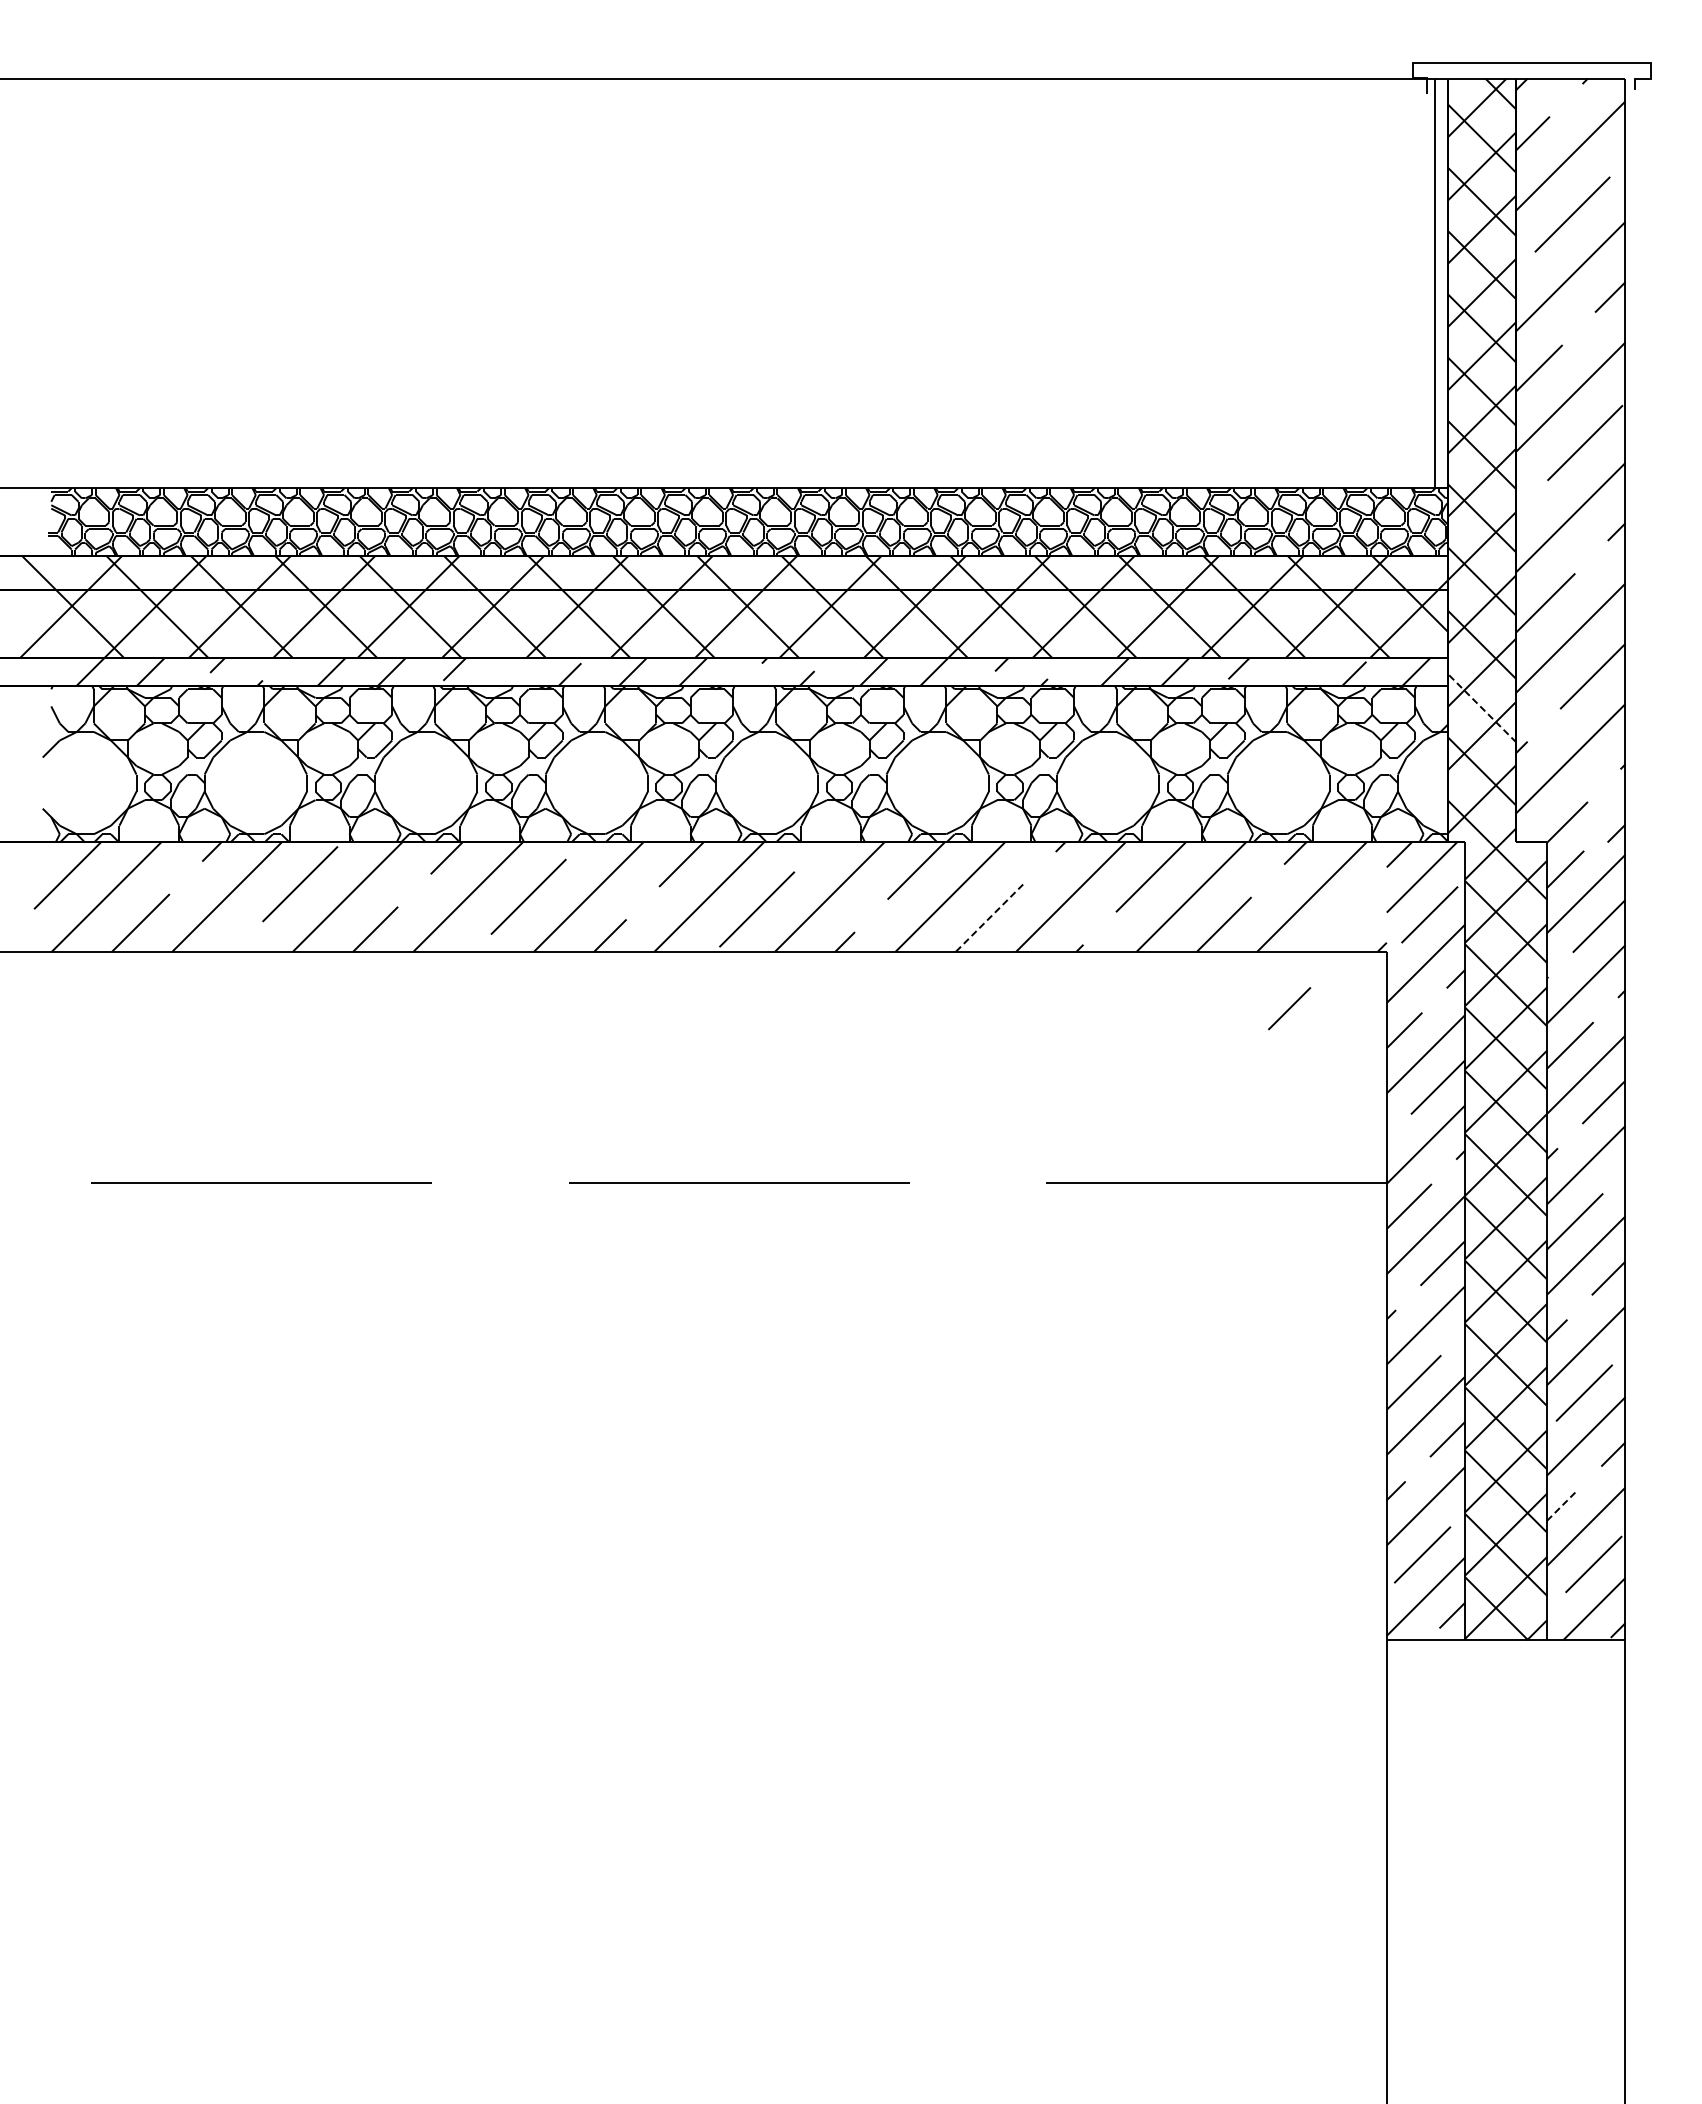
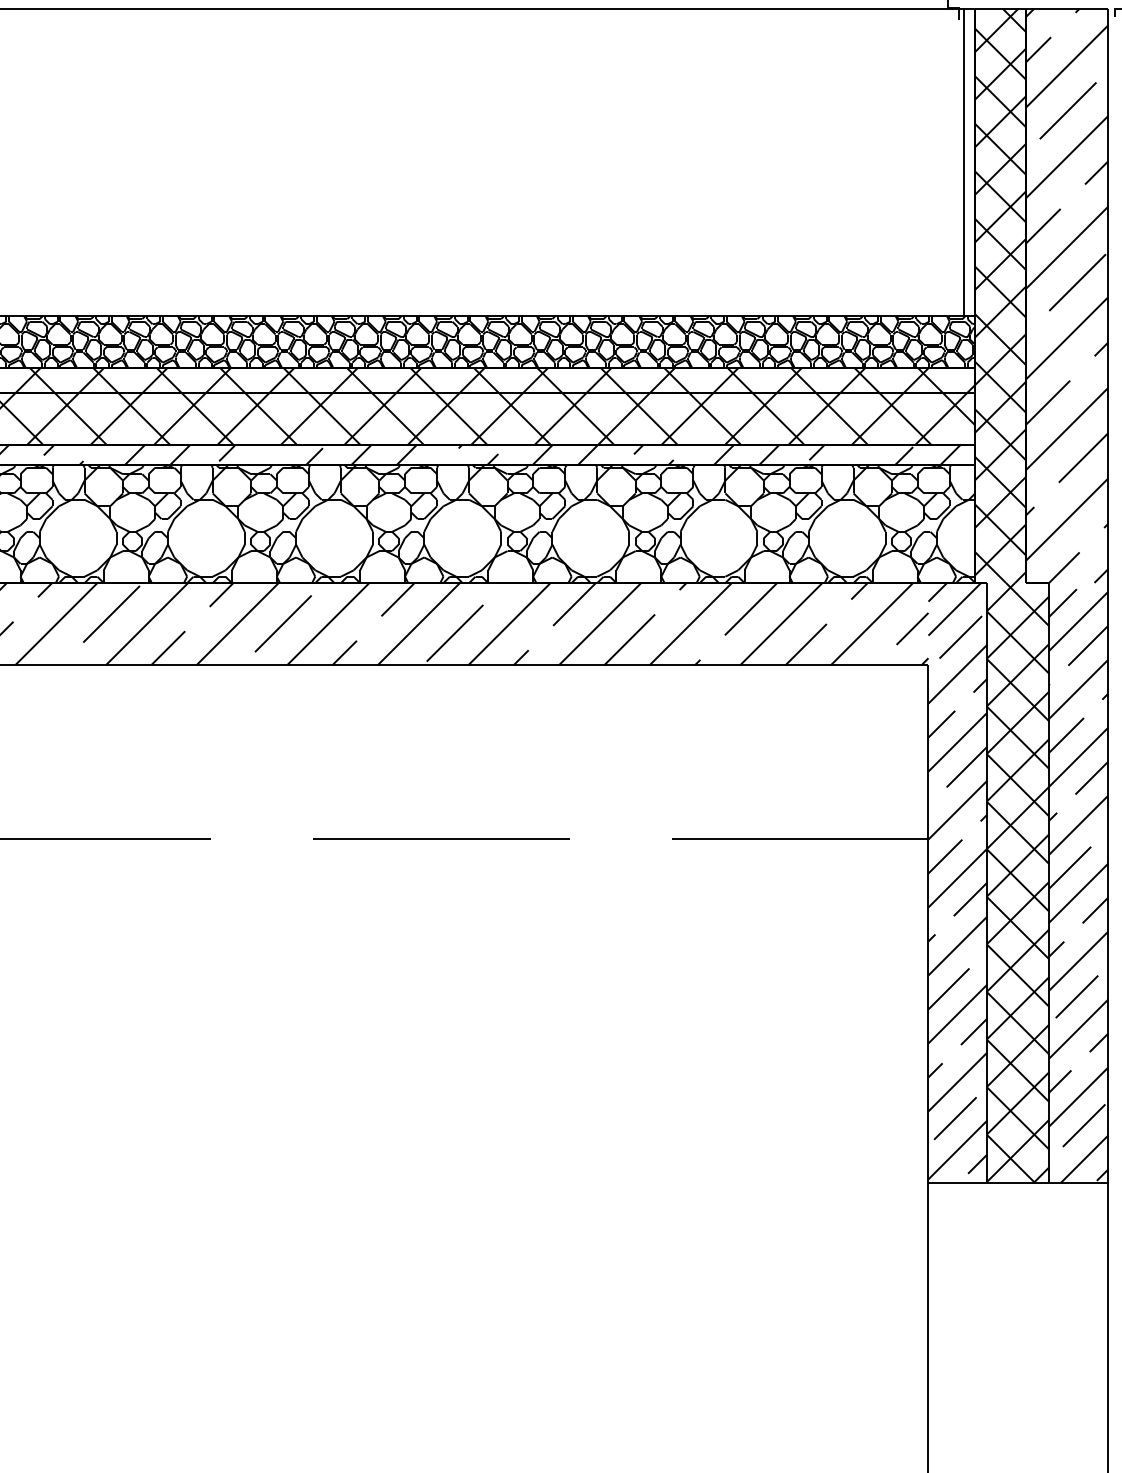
line: (1481, 708) -> (999, 482), dashed -> solid
line: (989, 917) -> (629, 639), dashed -> solid
line: (1289, 1008) -> (912, 628), moved
line: (1562, 1505) -> (1060, 1081), dashed -> solid

